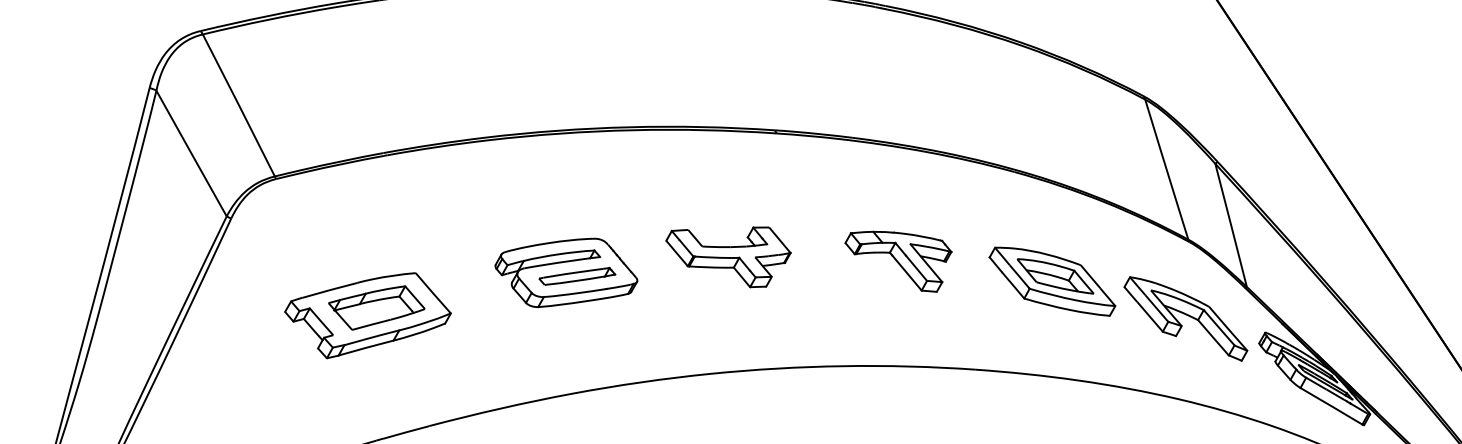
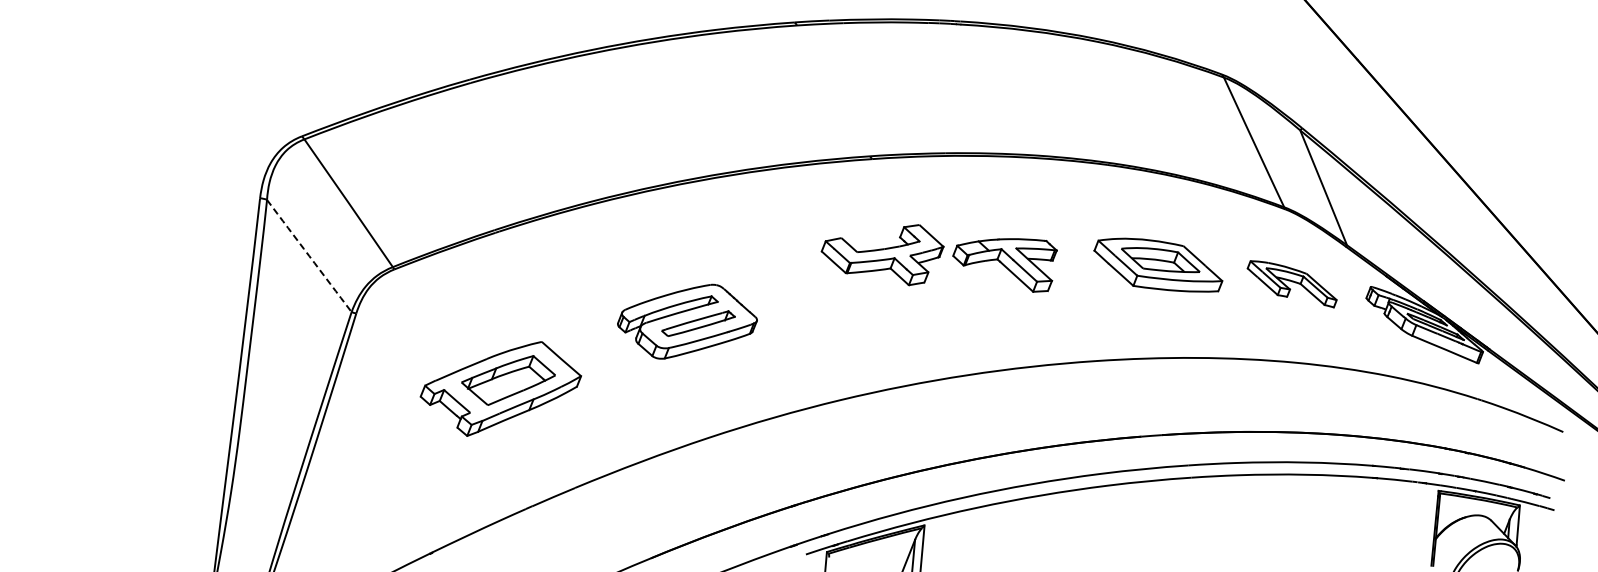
arc: (191, 154) -> (309, 256), solid -> dashed
part: (727, 253) -> (882, 255), moved
part: (1185, 319) -> (1291, 284), size x0.7

